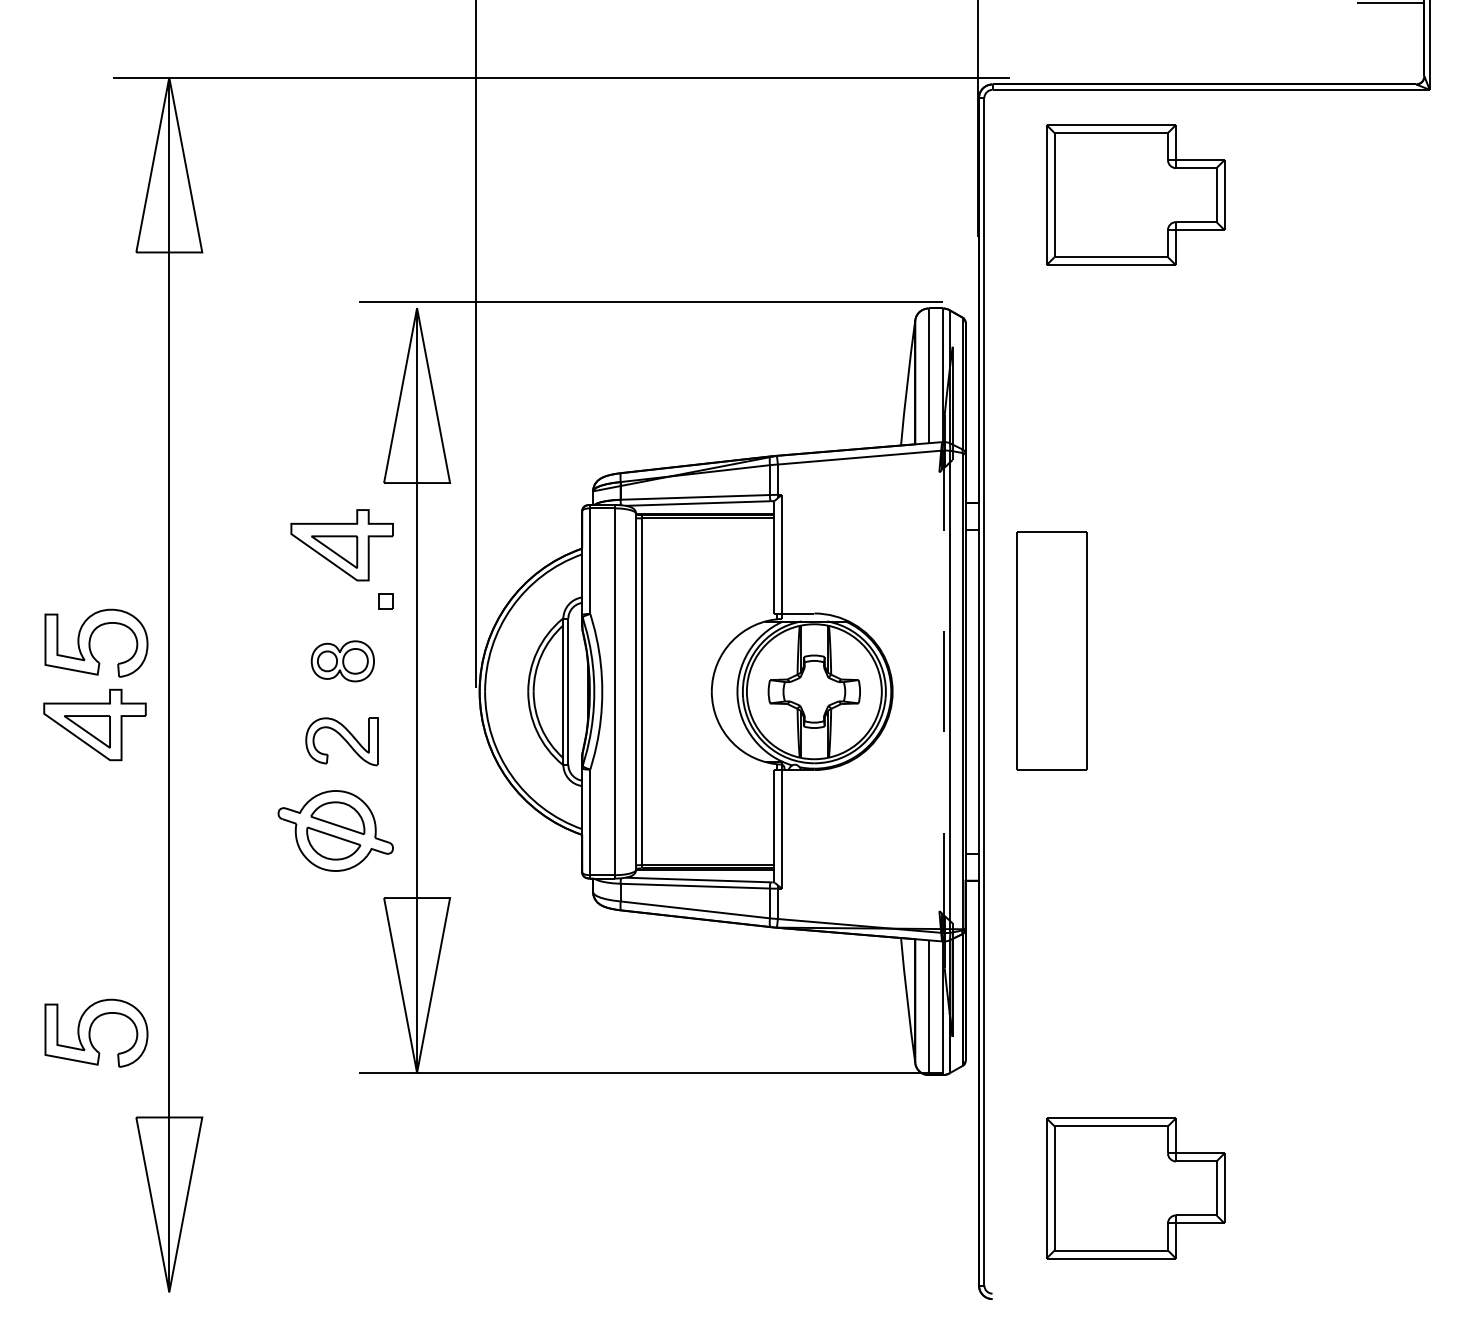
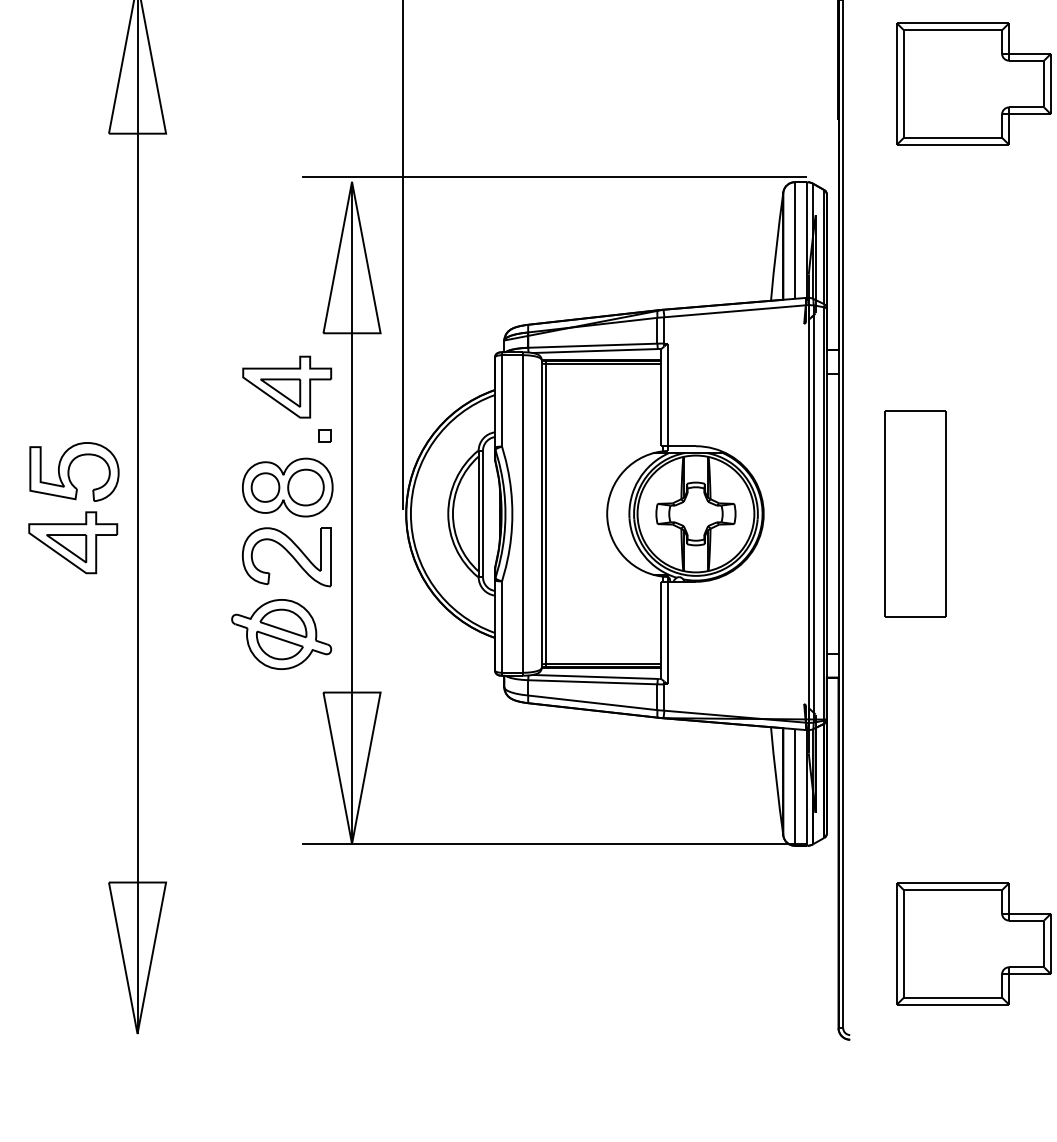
part: (1051, 650) -> (915, 513), moved
part: (342, 661) -> (287, 487), size x1.67
line: (944, 691) -> (808, 513), dashed -> solid
part: (341, 741) -> (286, 557), size x1.43
part: (96, 1032) -> (74, 808), removed

